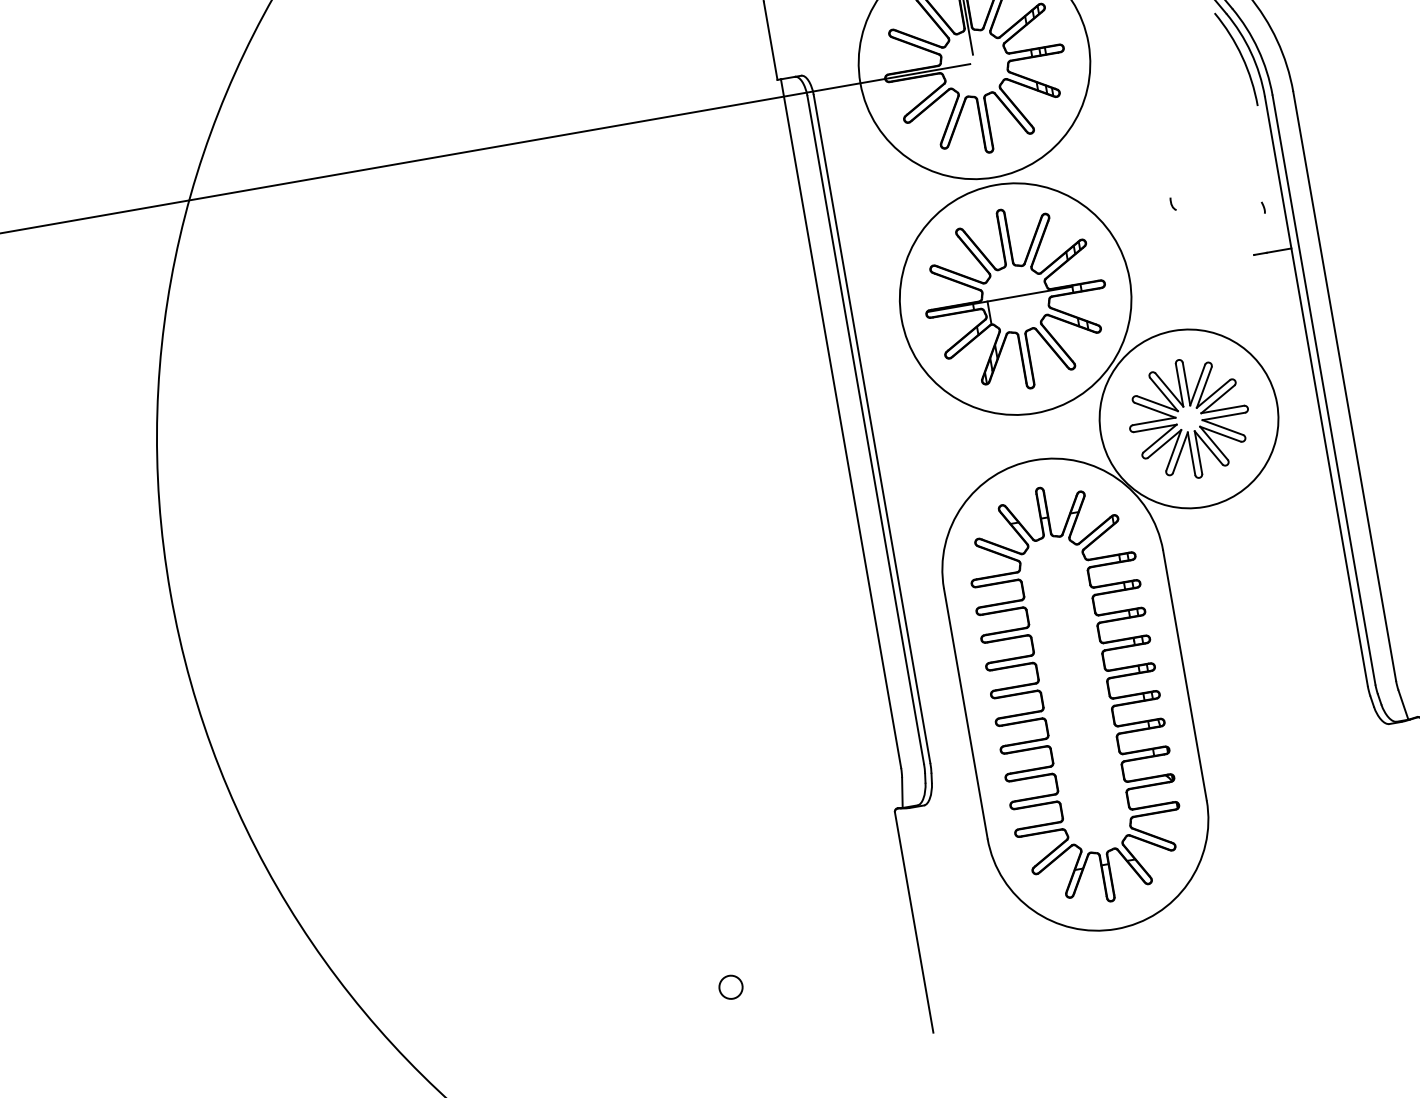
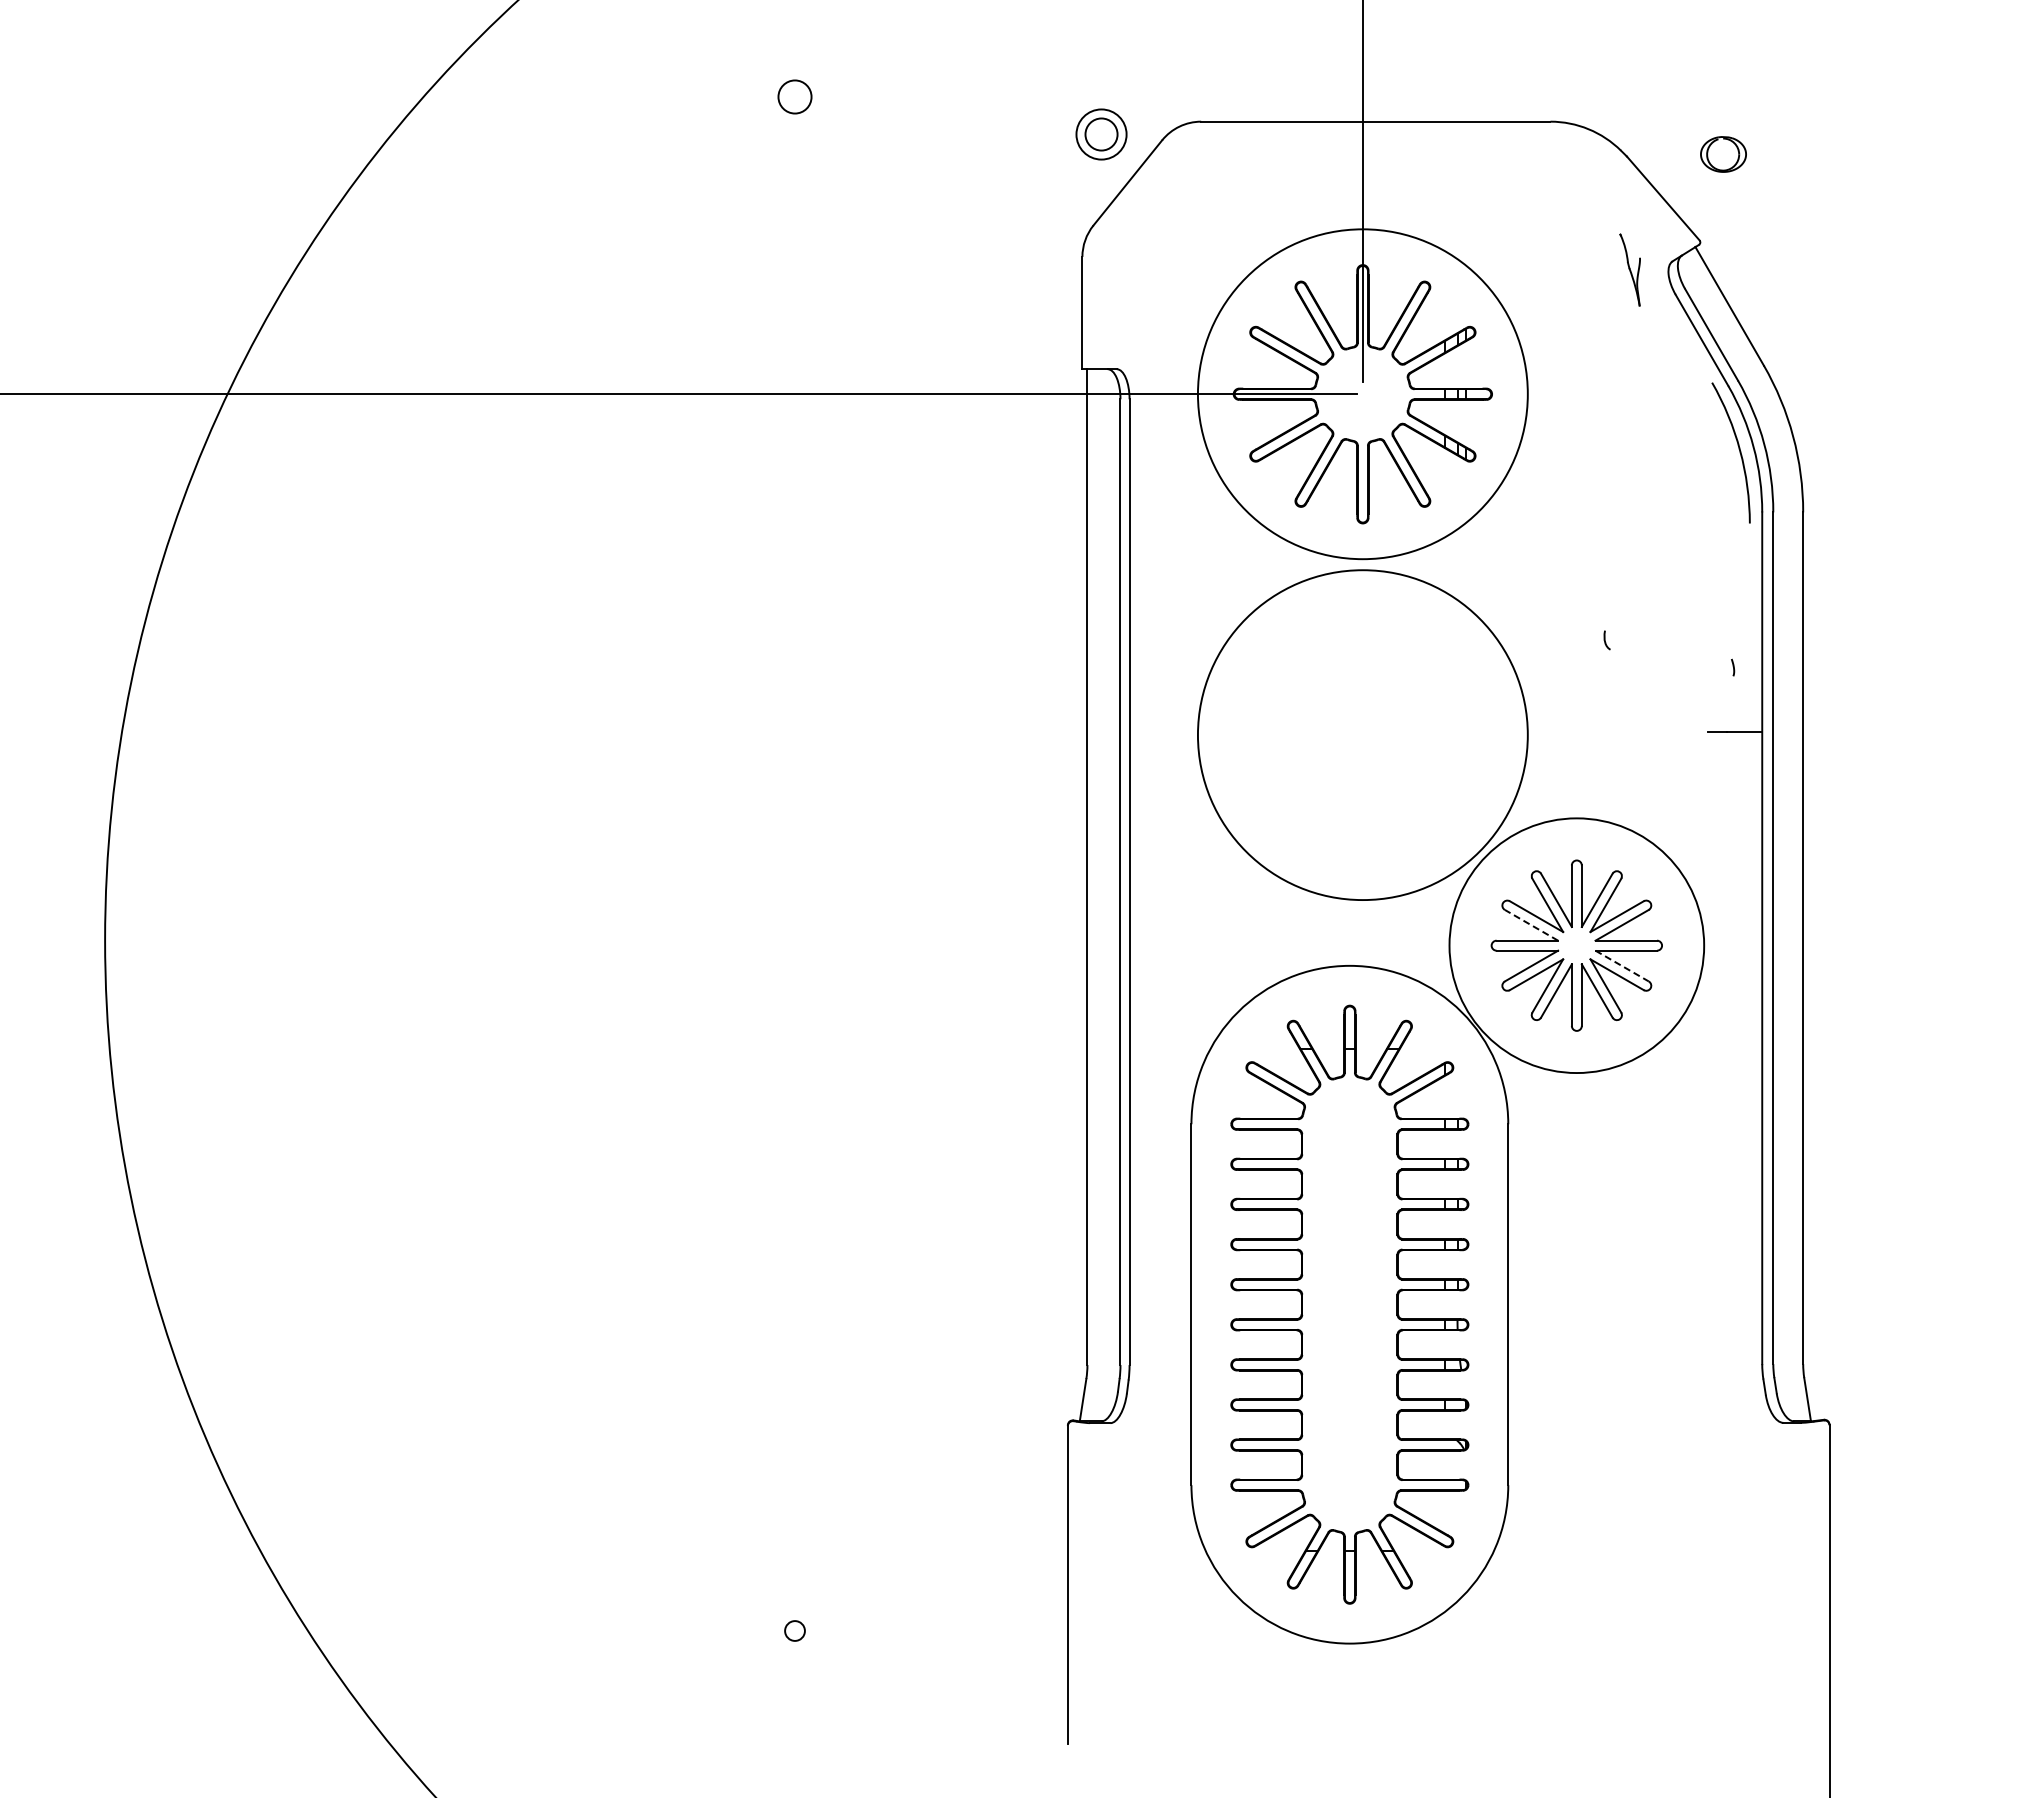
part: (1015, 299) -> (1362, 735), removed
line: (1155, 410) -> (1531, 925), solid -> dashed
line: (1223, 427) -> (1622, 966), solid -> dashed
circle: (730, 987) -> (794, 1630), size x0.6

